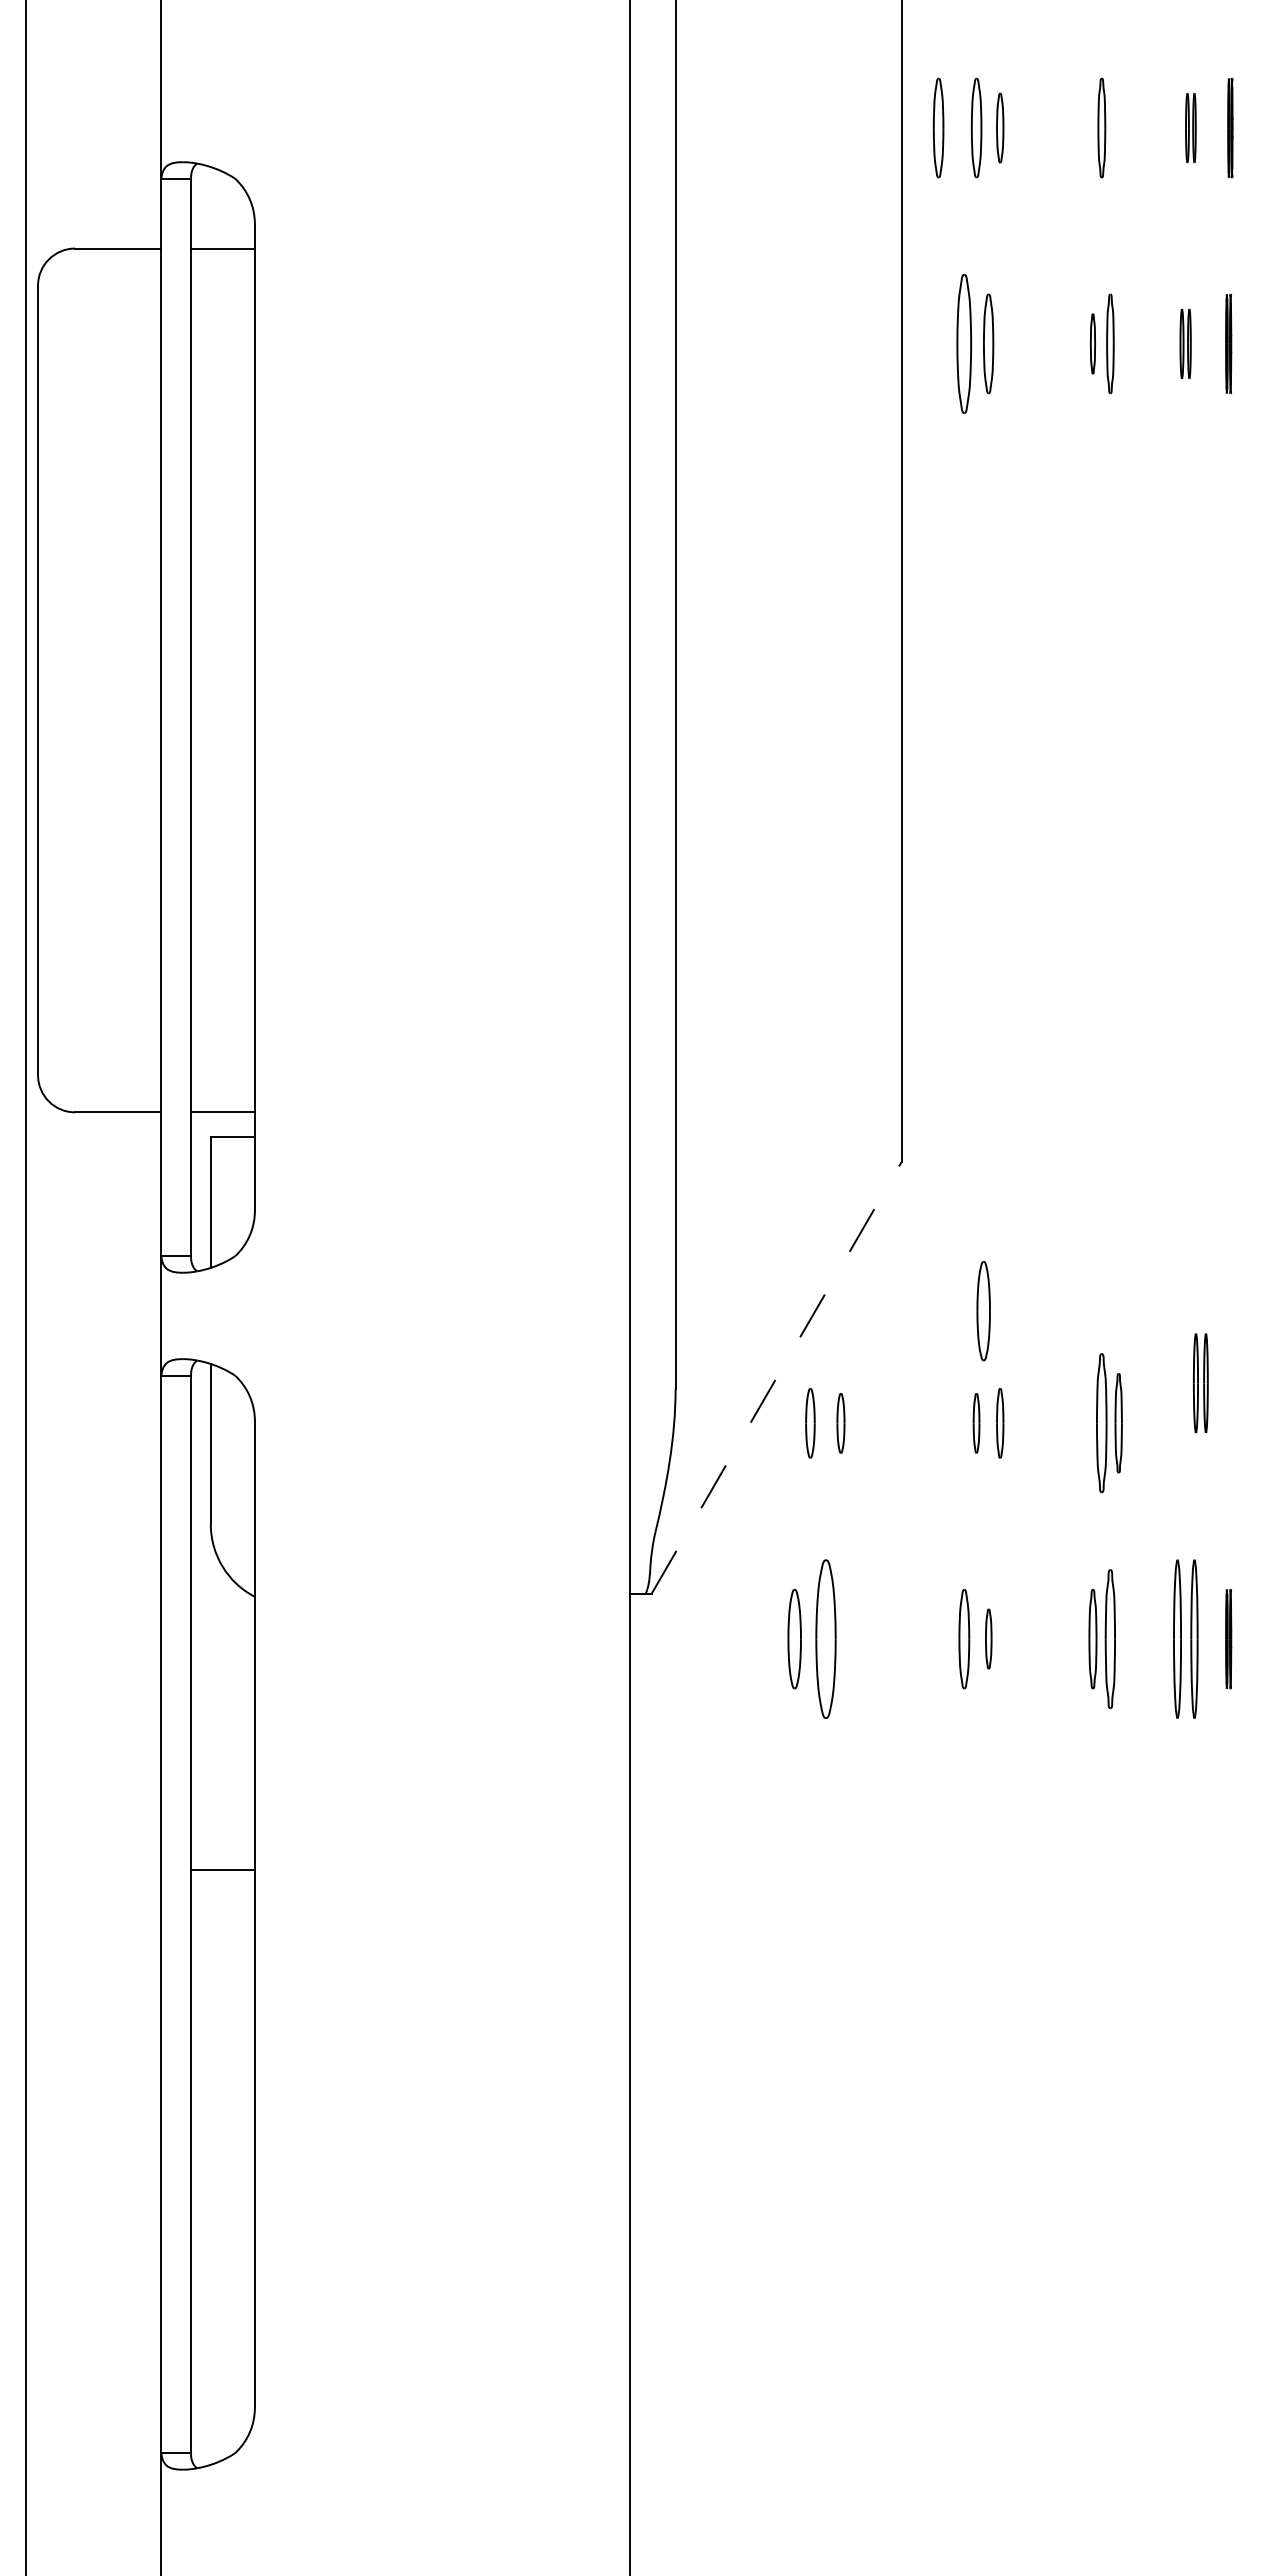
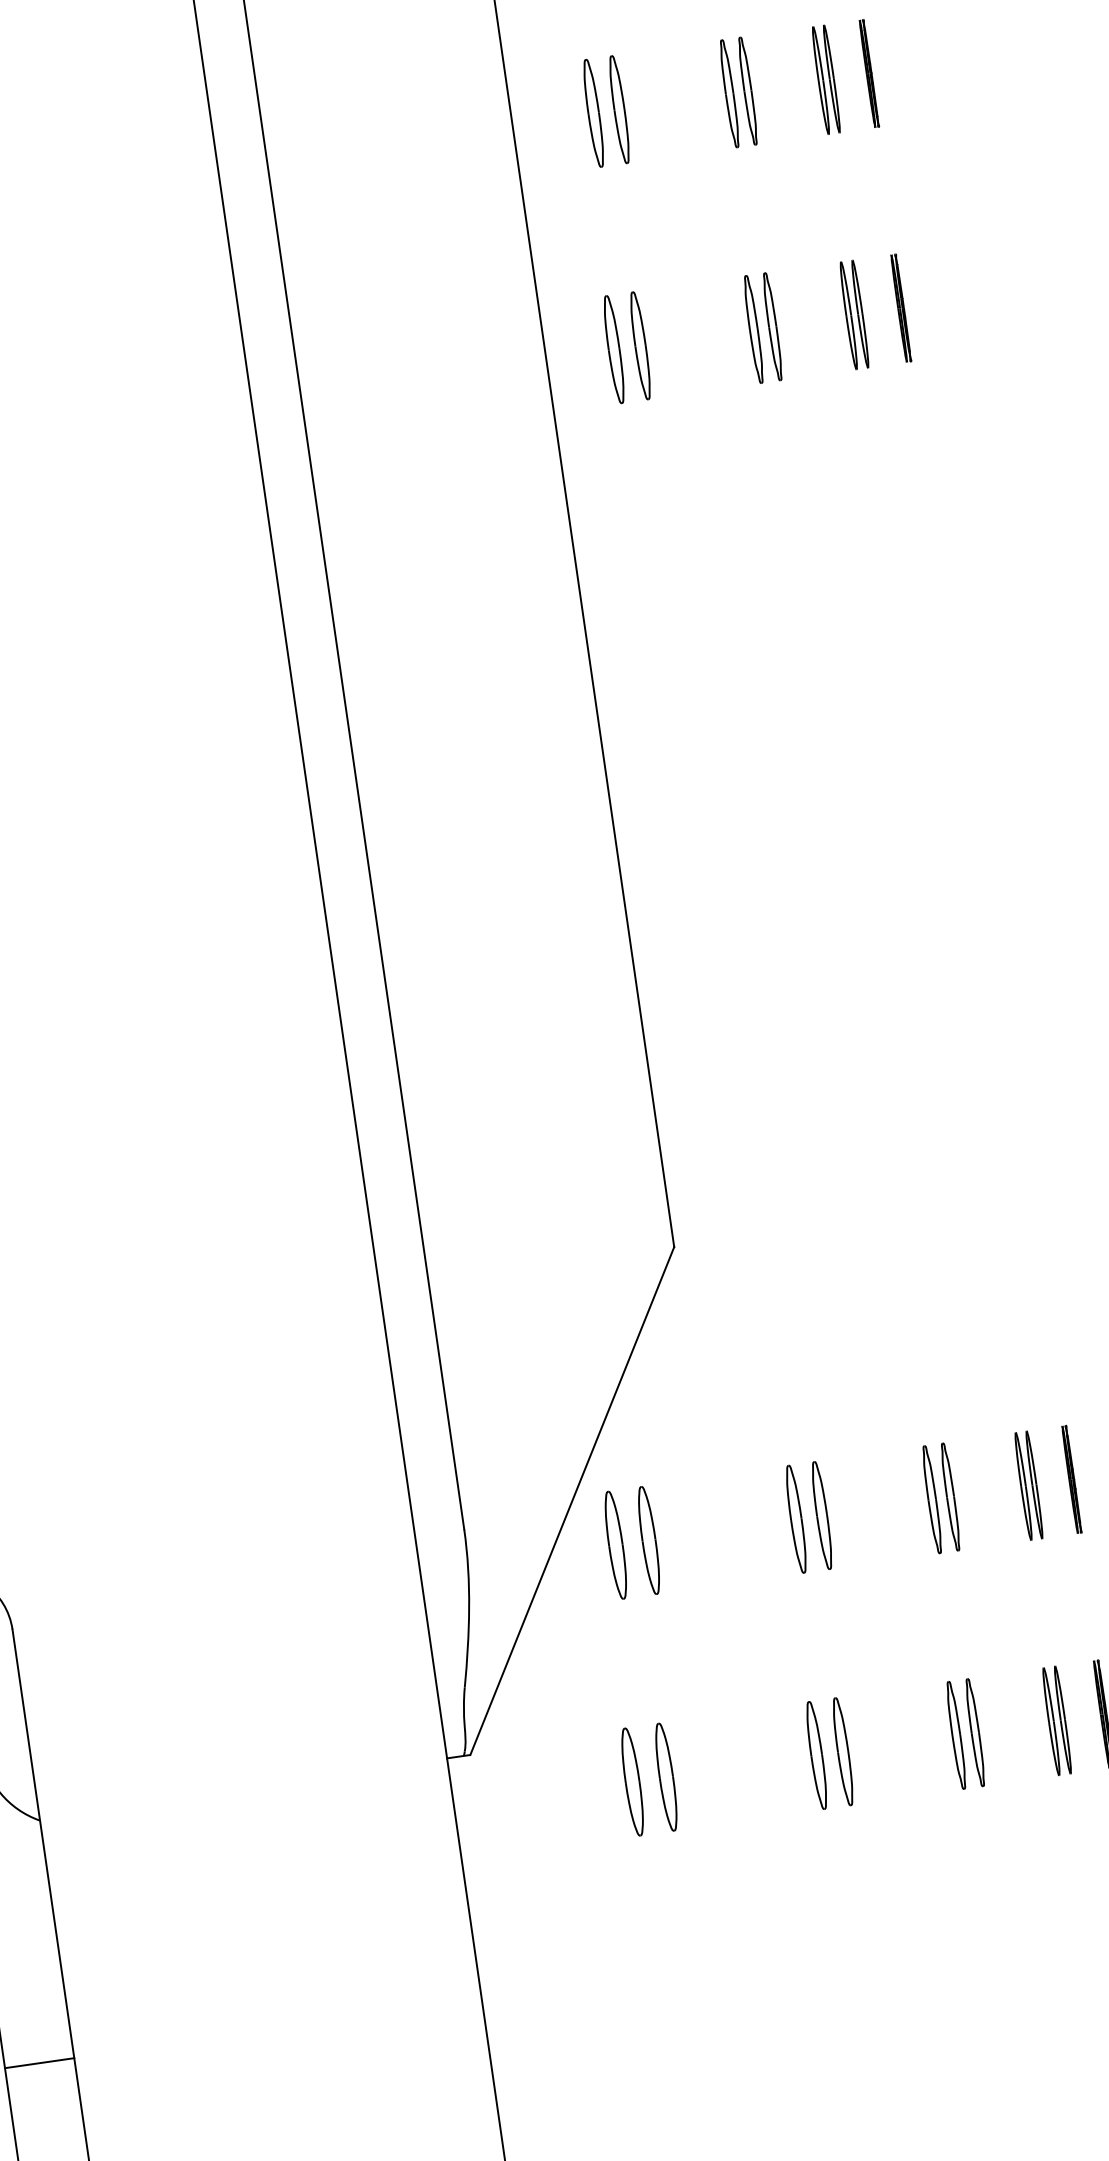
part: (938, 127) -> (552, 118), removed
part: (999, 127) -> (618, 109), size x1.43
part: (1118, 127) -> (747, 90), added
part: (1190, 127) -> (825, 79), size x1.43
part: (964, 343) -> (614, 349), size x0.71
part: (1092, 343) -> (753, 329), size x1.67
part: (1185, 343) -> (854, 314), size x1.43
part: (983, 1310) -> (786, 1395), removed
line: (776, 1377) -> (571, 1500), dashed -> solid
part: (1200, 1383) -> (1028, 1486), moved
part: (810, 1423) -> (616, 1545), size x1.43
part: (840, 1423) -> (648, 1540), size x1.67
part: (976, 1423) -> (796, 1519), size x1.67
part: (999, 1423) -> (821, 1515), size x1.43
part: (1101, 1423) -> (931, 1500), size x0.71
part: (1230, 1423) -> (1071, 1479), added
part: (825, 1638) -> (665, 1776), size x0.62
part: (988, 1638) -> (842, 1751), size x1.67
part: (1110, 1638) -> (975, 1732), size x0.71
part: (1185, 1638) -> (1056, 1720), size x0.62
line: (222, 1869) -> (39, 2063), moved

